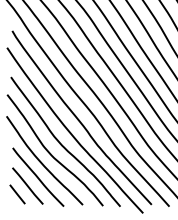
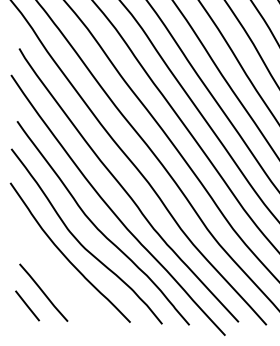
line: (38, 176) -> (60, 277), removed

